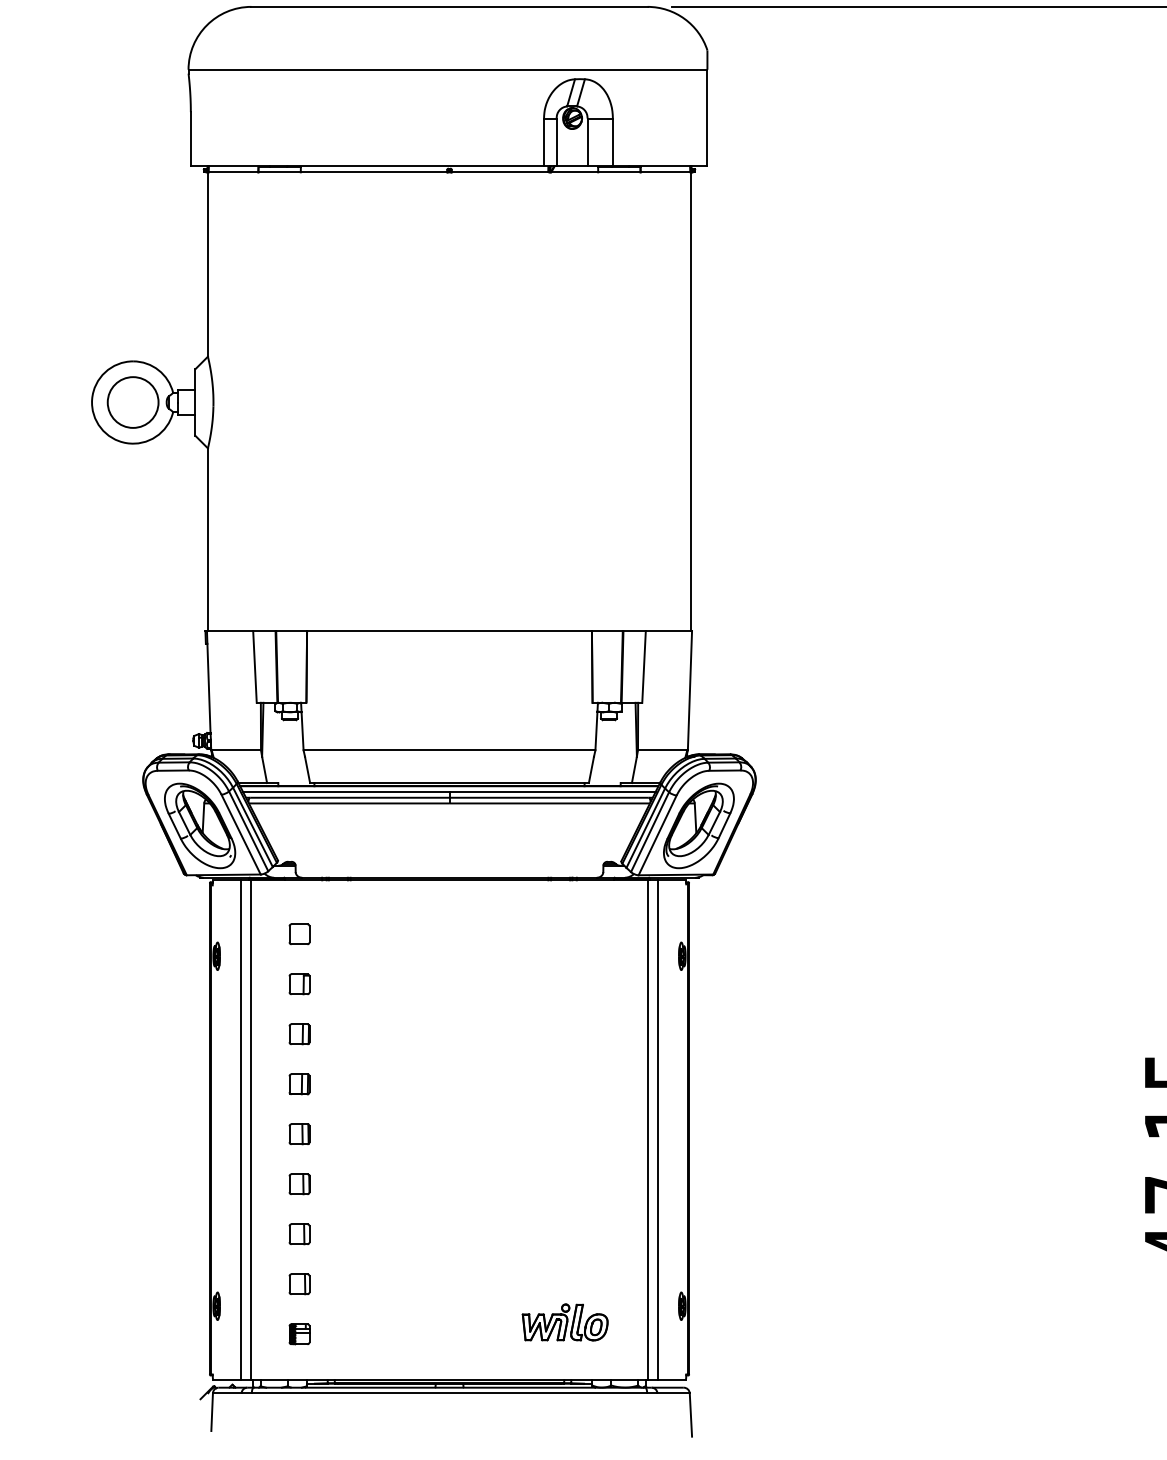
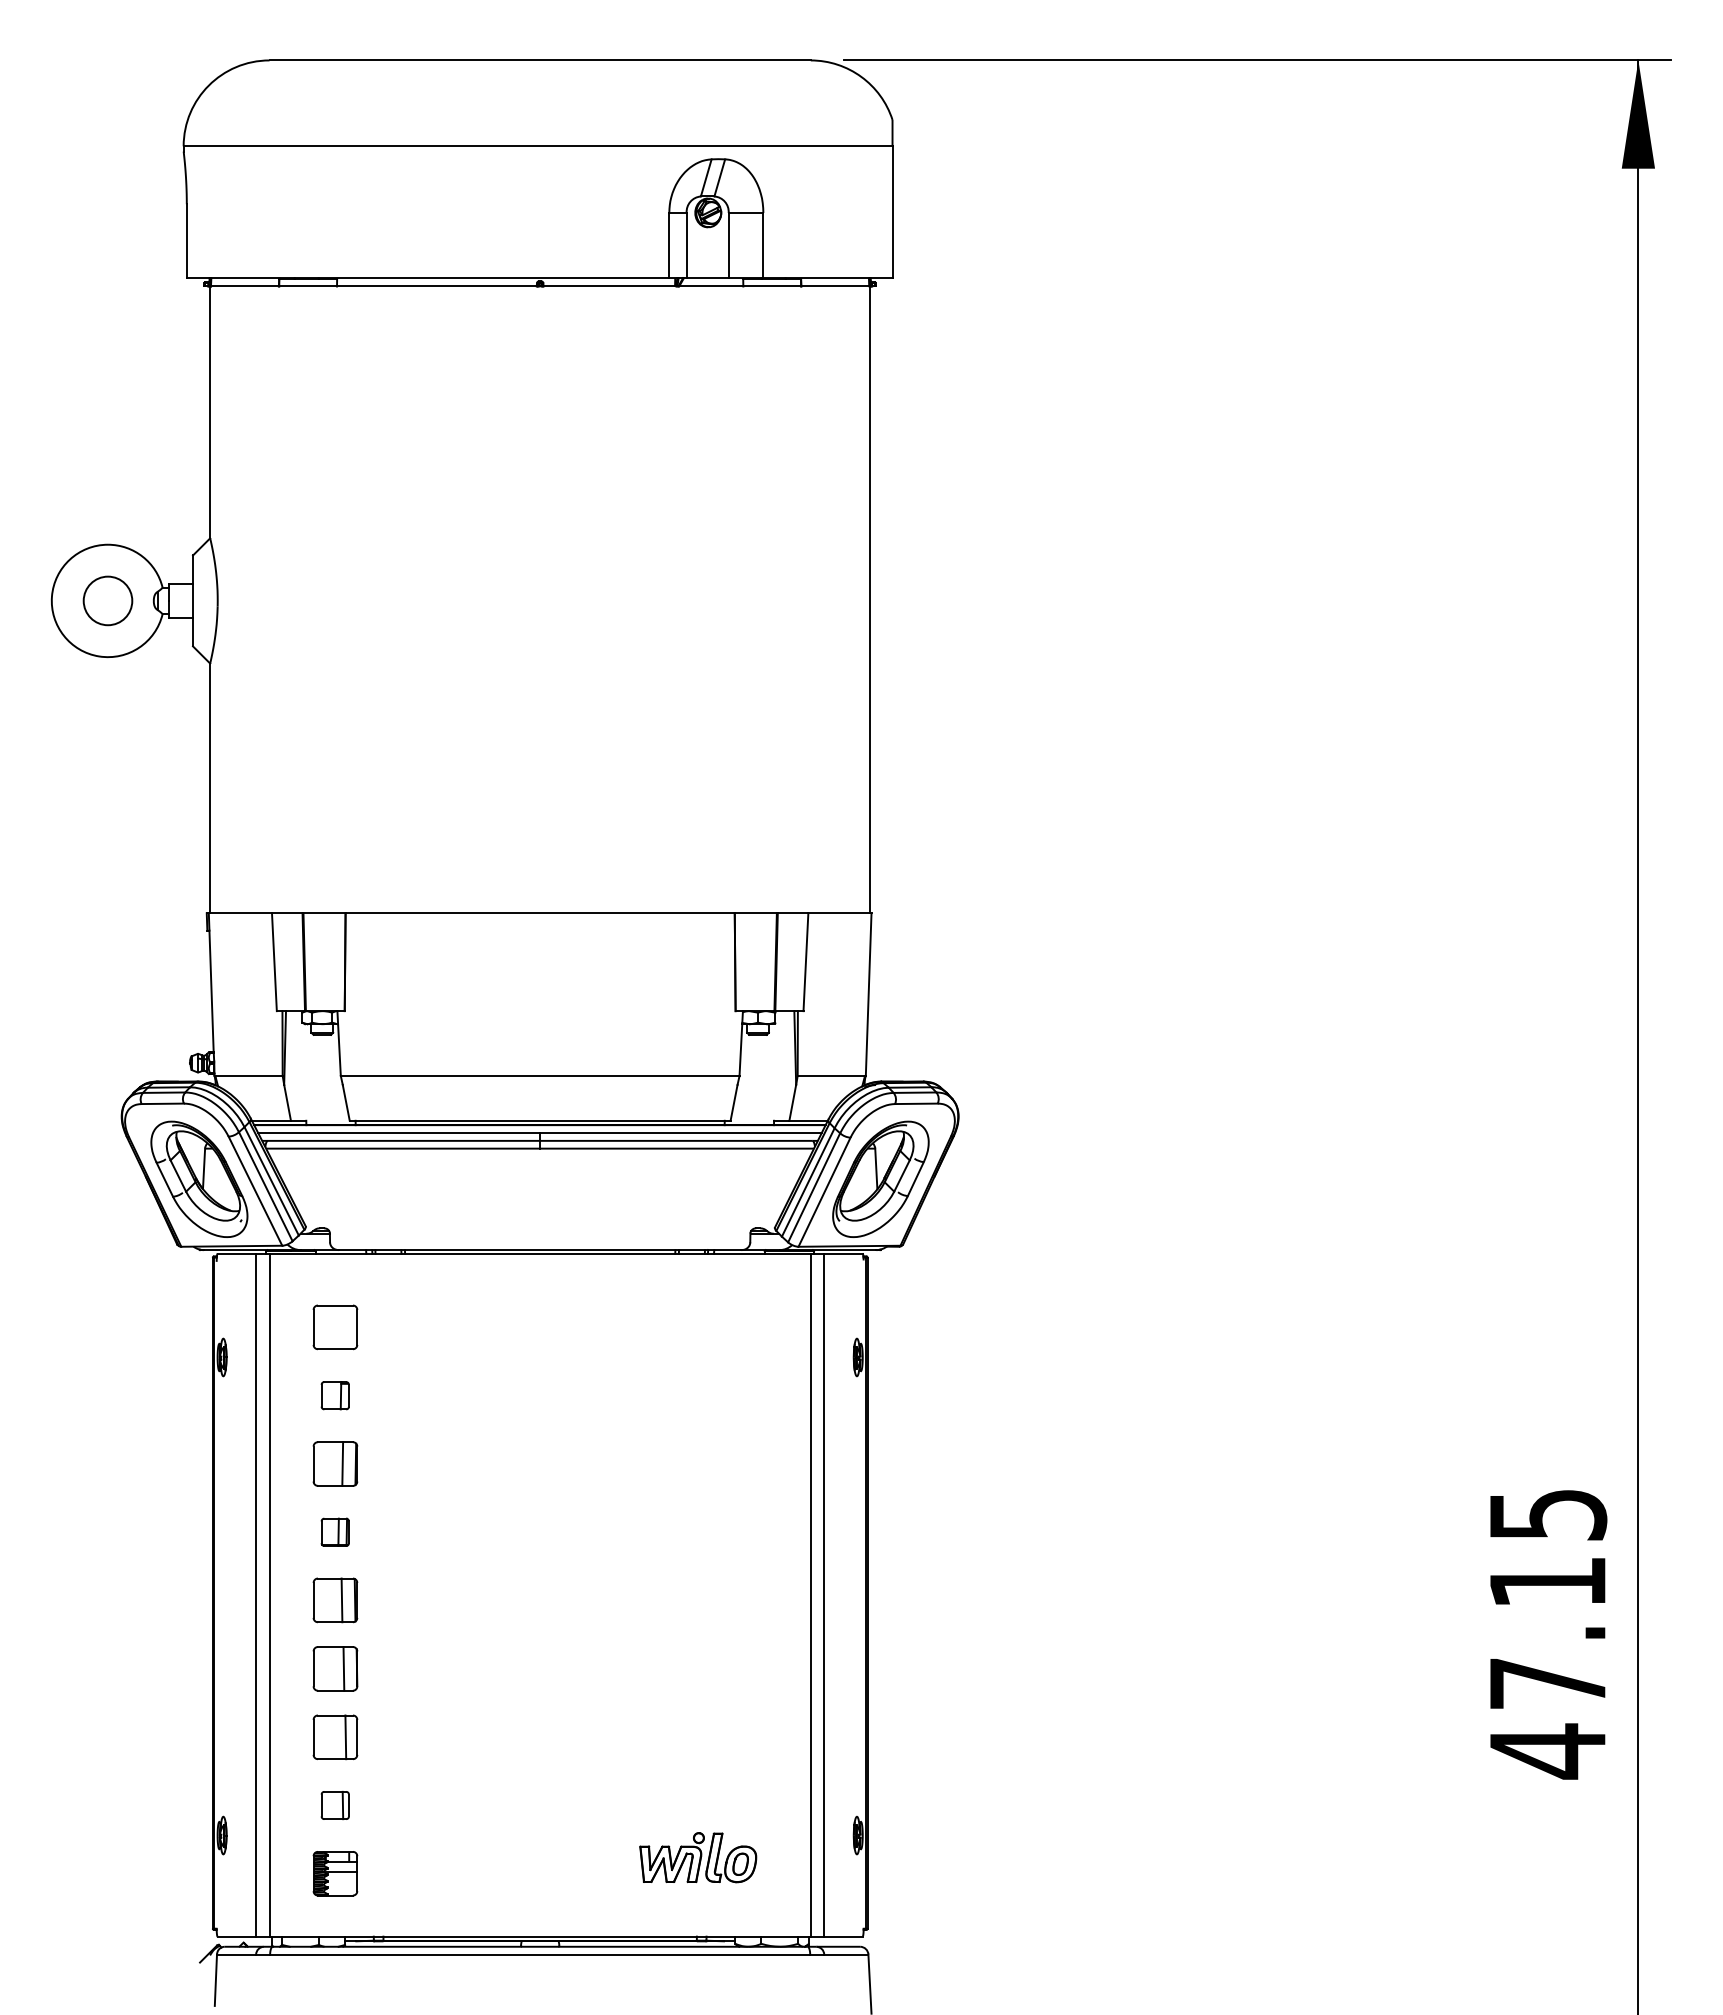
circle: (132, 402) -> (107, 600), size x0.7
part: (298, 934) -> (334, 1327), size x1.6
part: (298, 1033) -> (334, 1463), size x1.6
part: (298, 1134) -> (334, 1600), size x1.6
part: (298, 1183) -> (334, 1668), size x1.6
part: (298, 1233) -> (334, 1736), size x1.6
part: (298, 1334) -> (334, 1873), size x1.6

